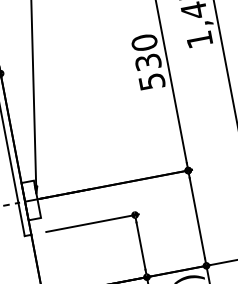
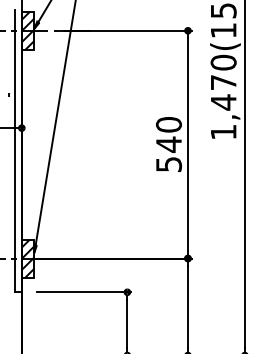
text: (147, 62) -> (168, 144), 530 -> 540
hatch: (30, 200) -> (27, 258), added

